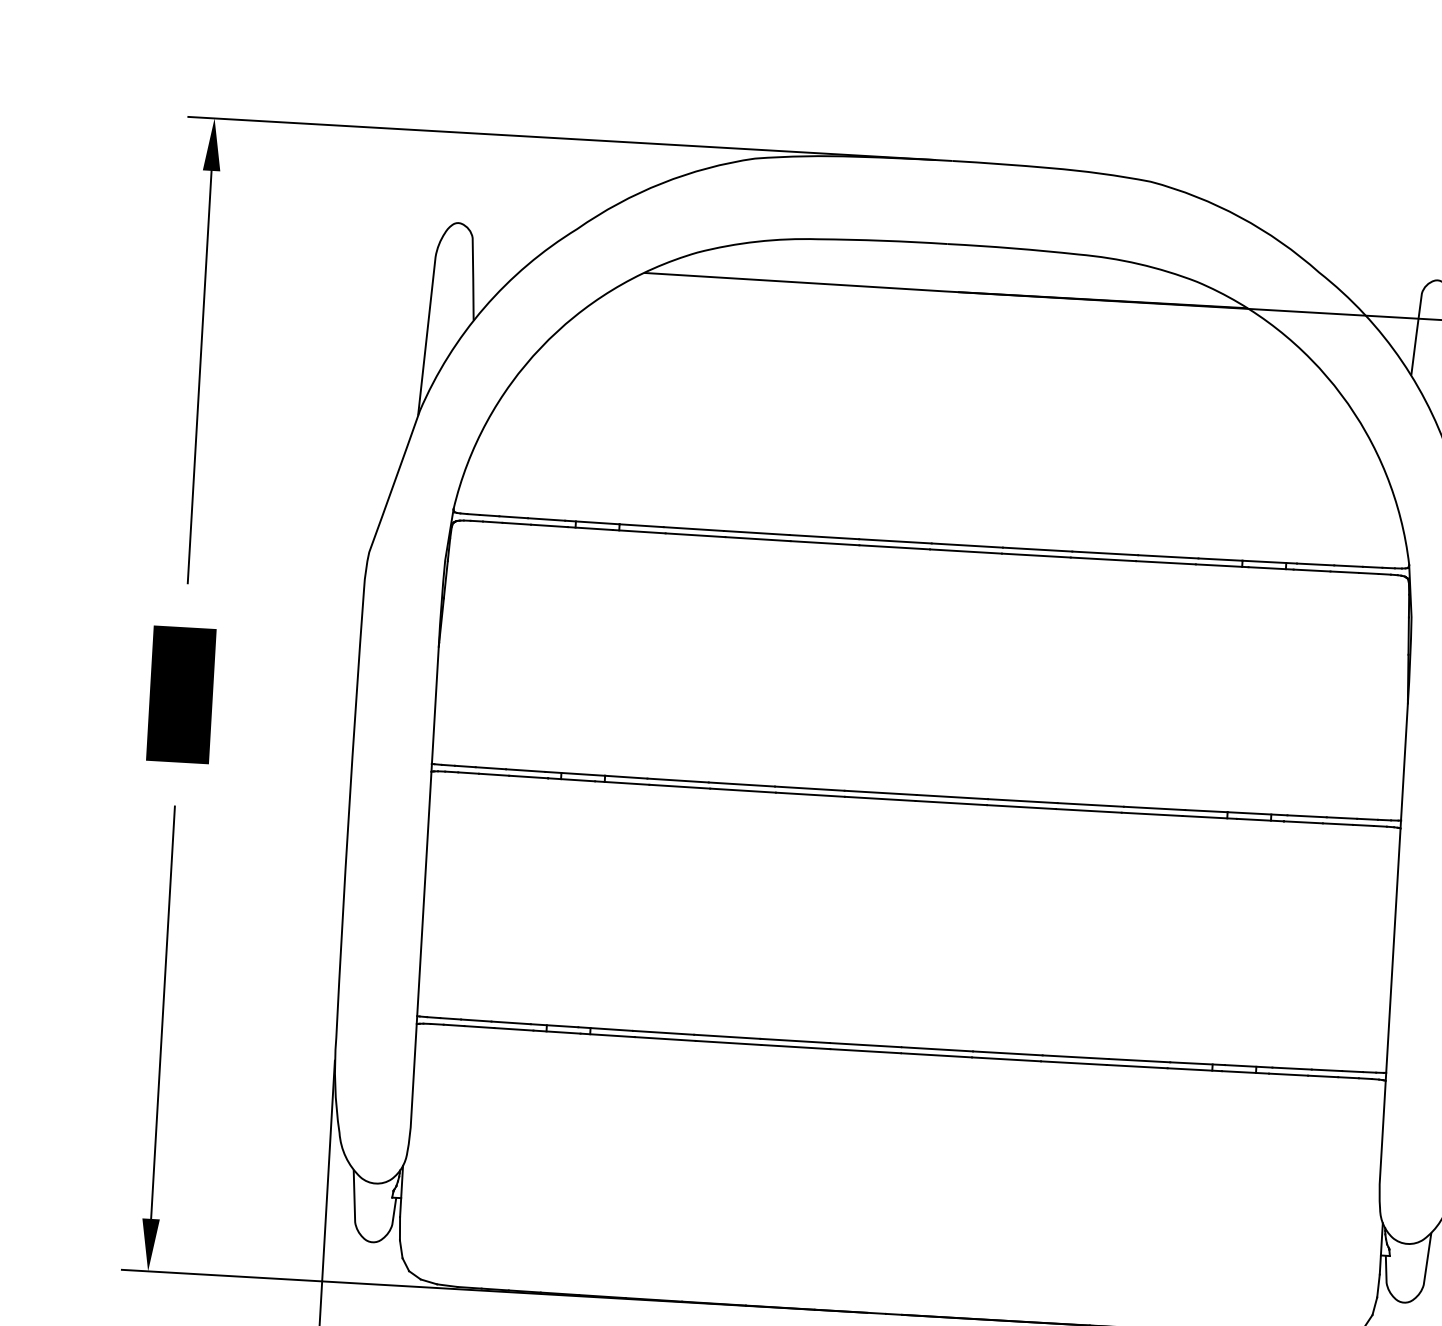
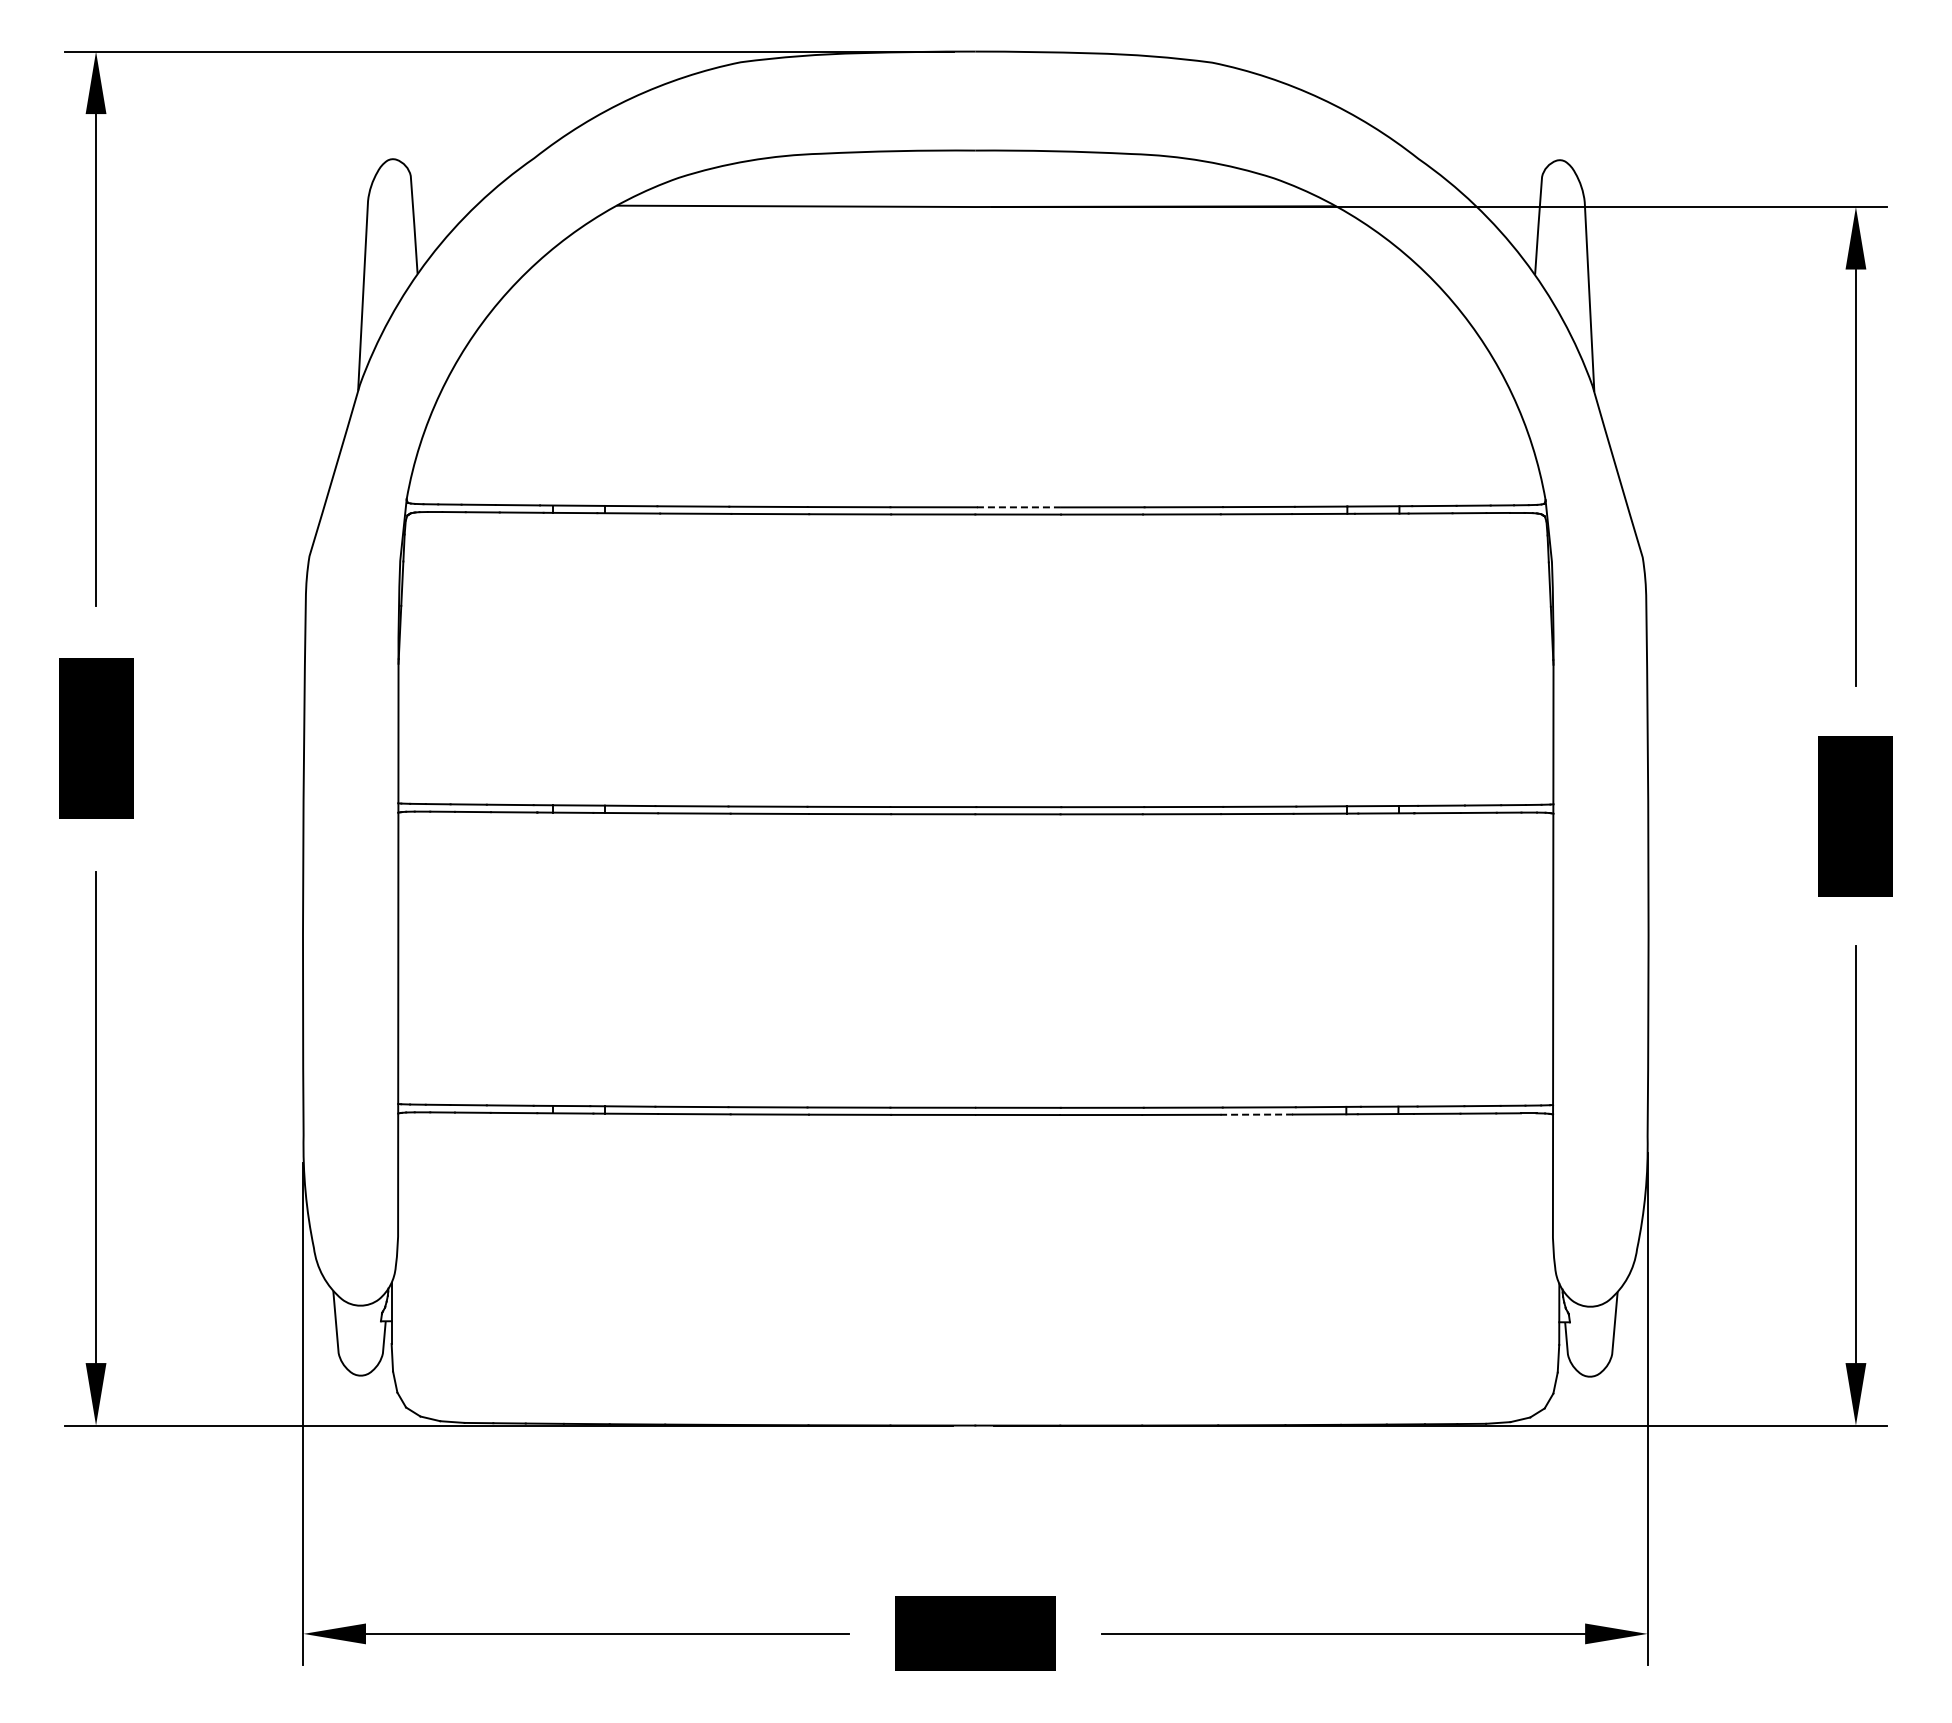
line: (967, 545) -> (1019, 507), solid -> dashed
line: (1136, 1066) -> (1256, 1114), solid -> dashed

